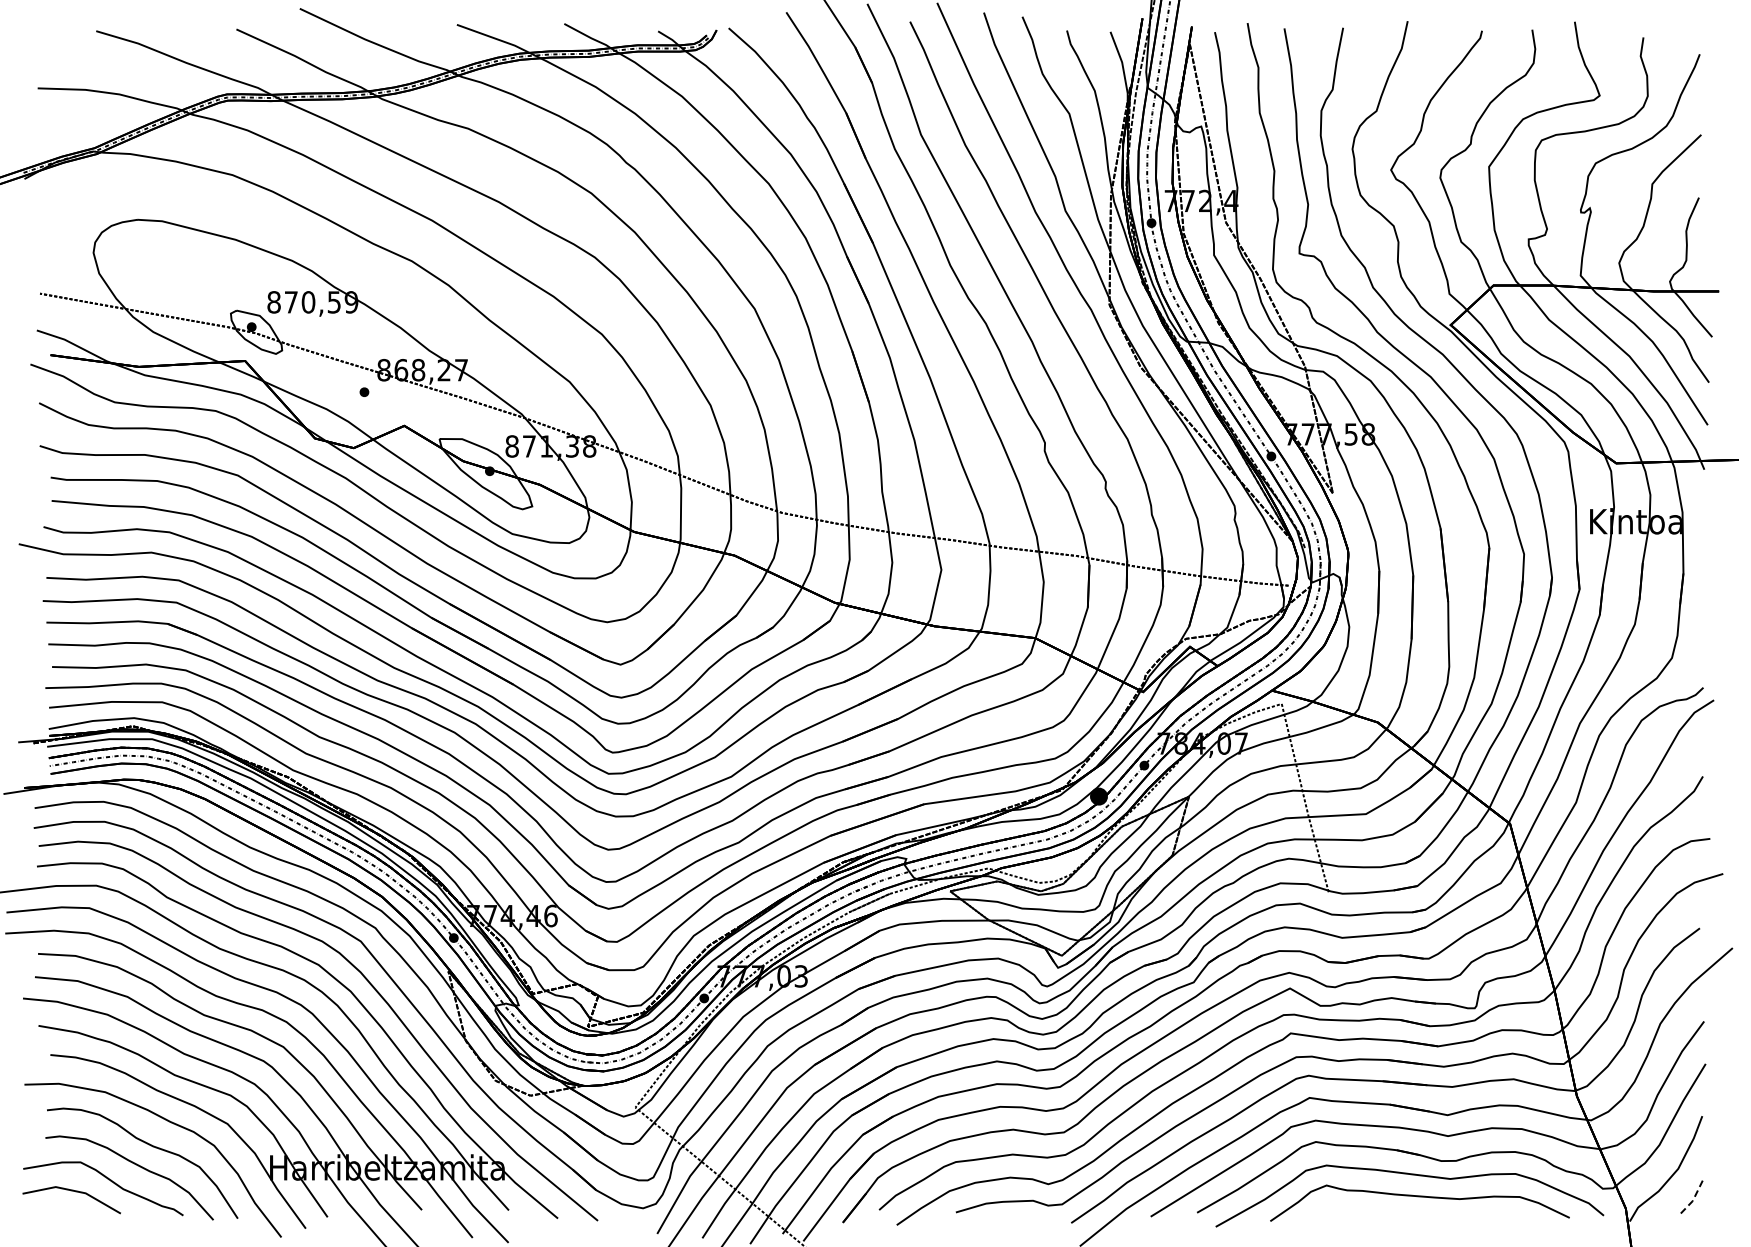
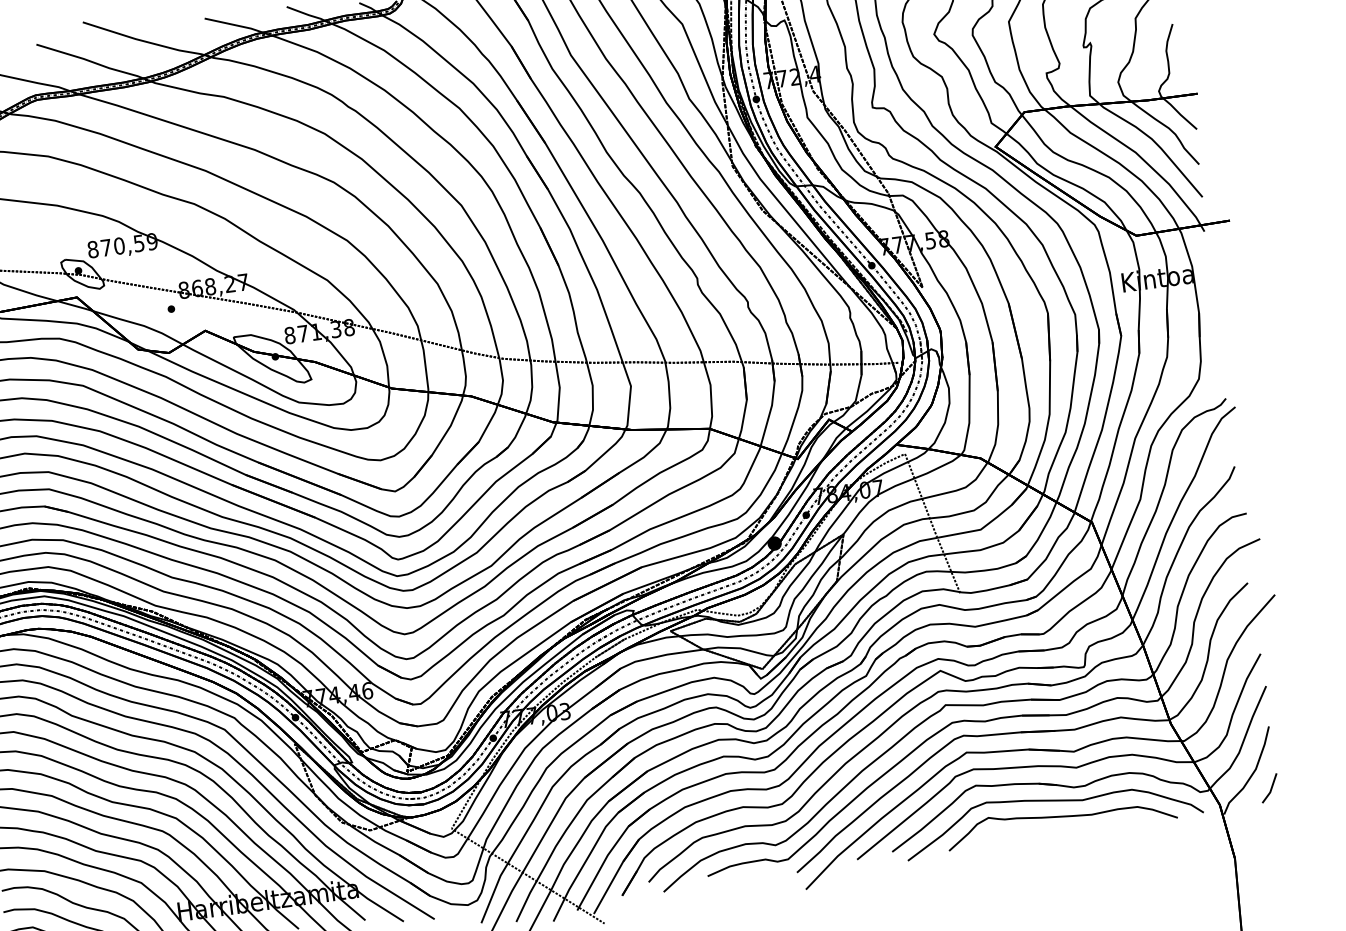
line: (1694, 1197) -> (1271, 789), dashed -> solid

